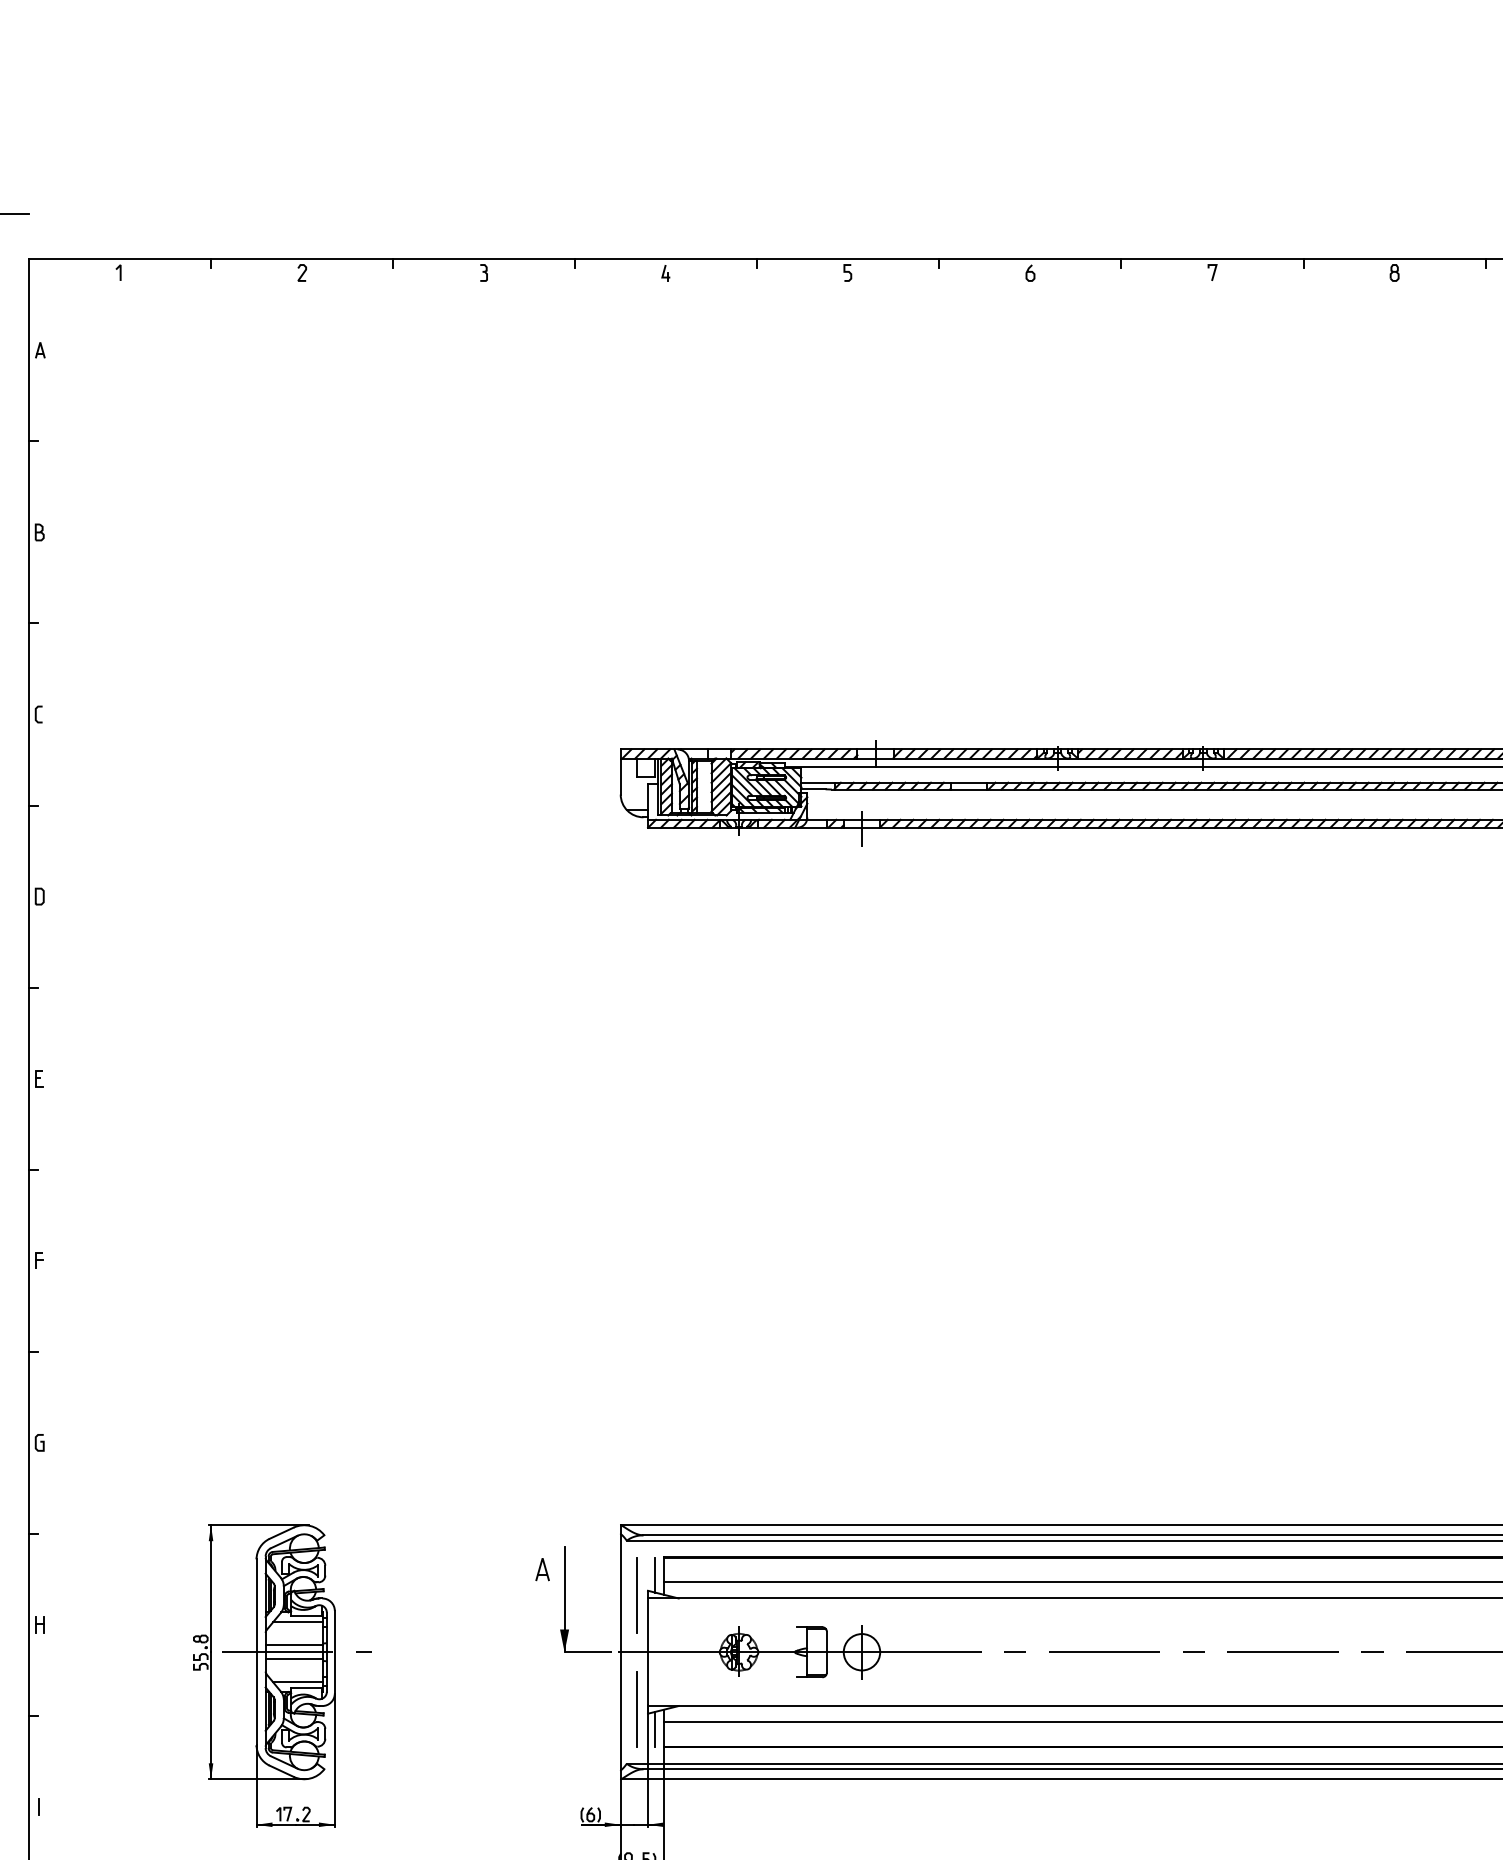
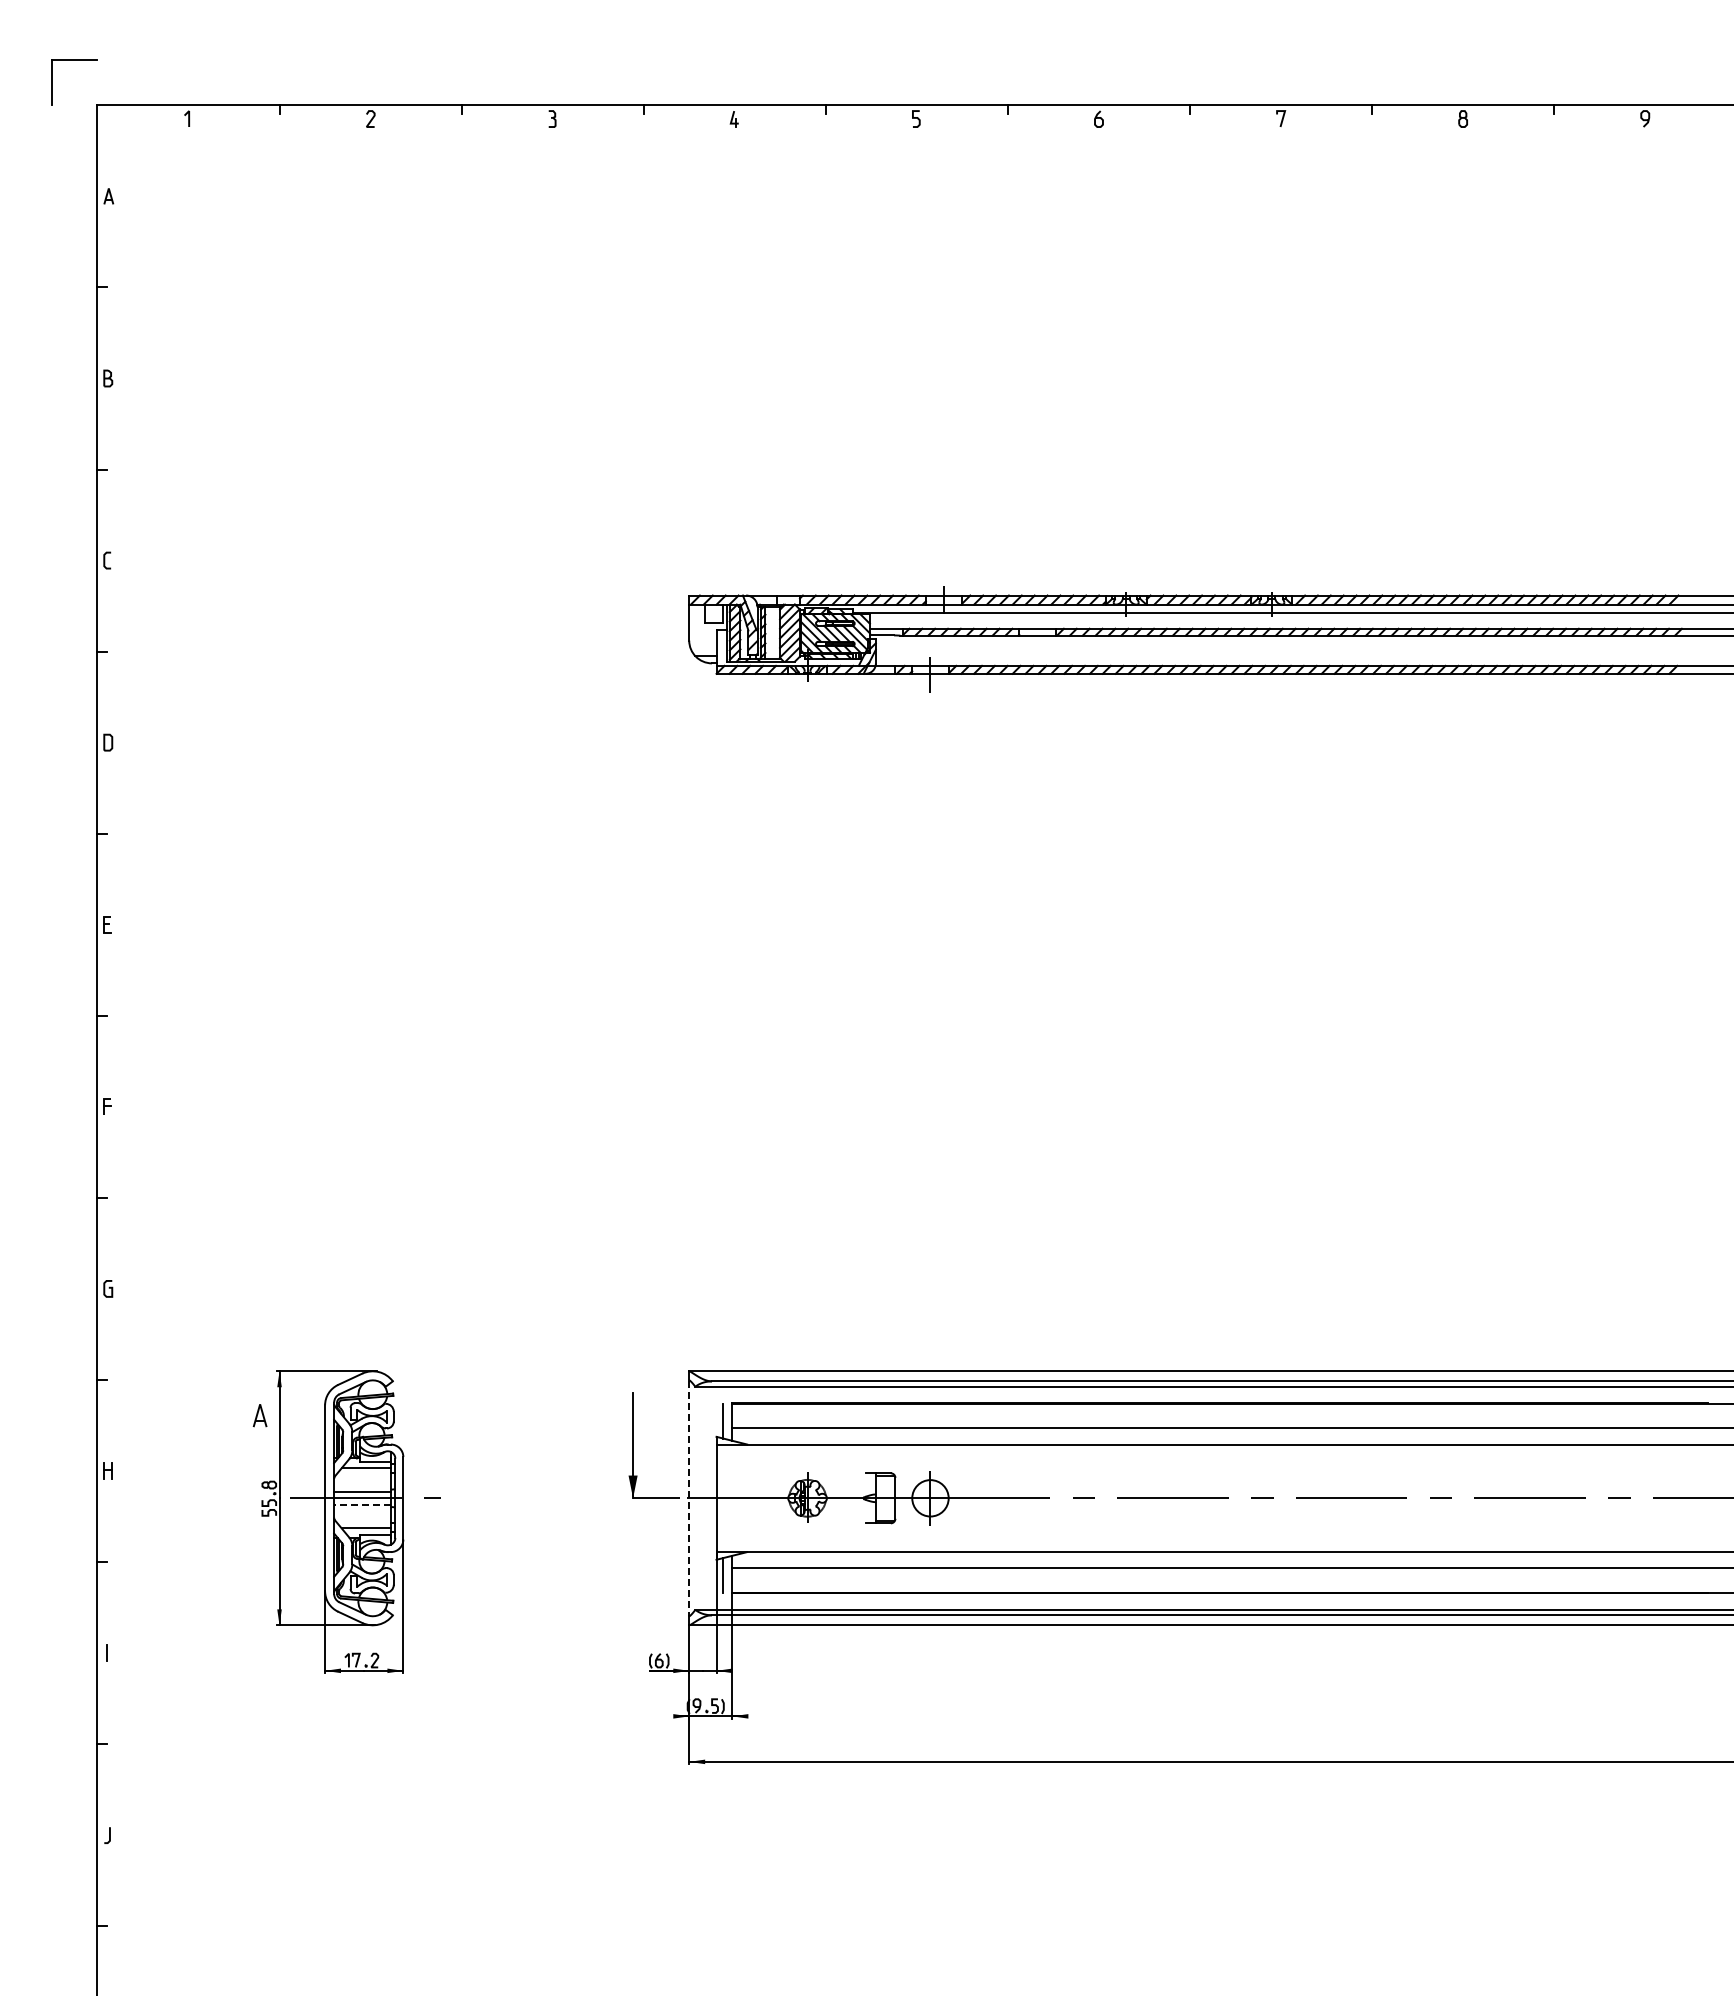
part: (542, 1569) -> (259, 1415), moved
line: (637, 1594) -> (705, 1440), removed
line: (621, 1652) -> (689, 1498), solid -> dashed
line: (294, 1659) -> (362, 1505), solid -> dashed
line: (637, 1708) -> (705, 1554), removed

